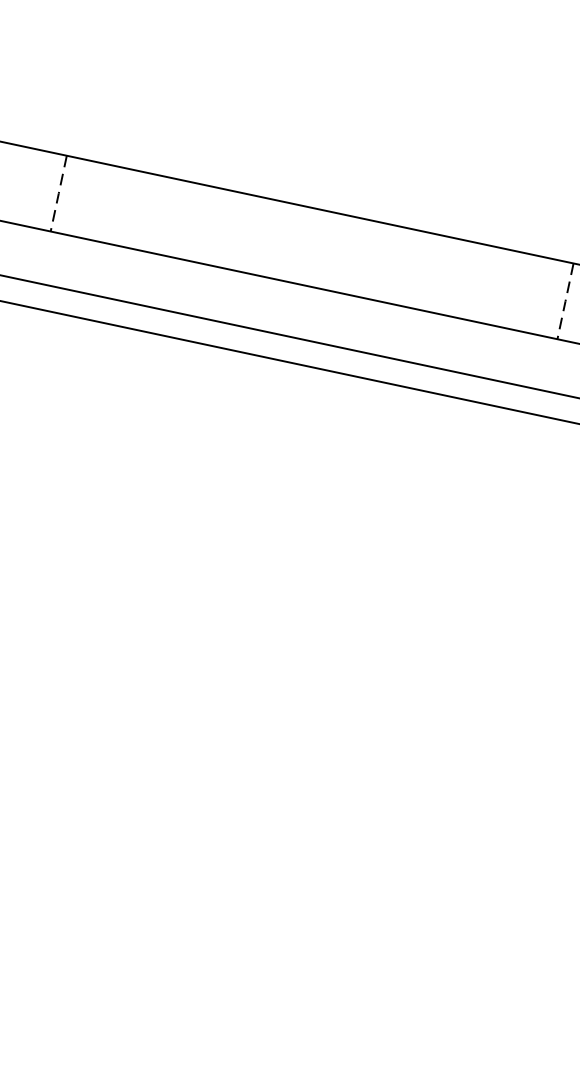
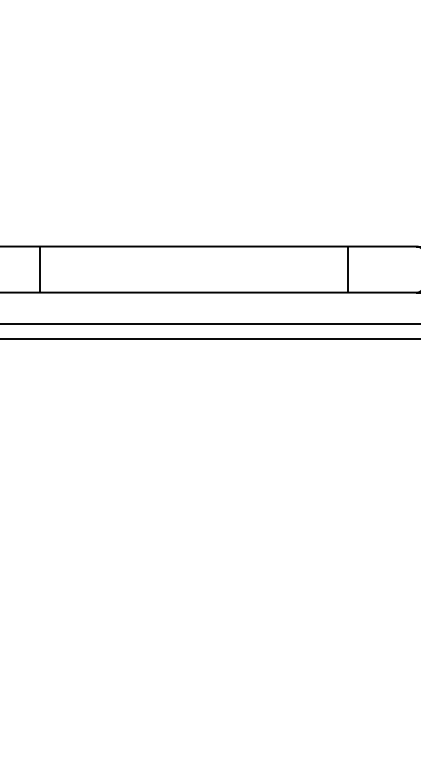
line: (58, 193) -> (39, 269), dashed -> solid
line: (564, 301) -> (347, 269), dashed -> solid

